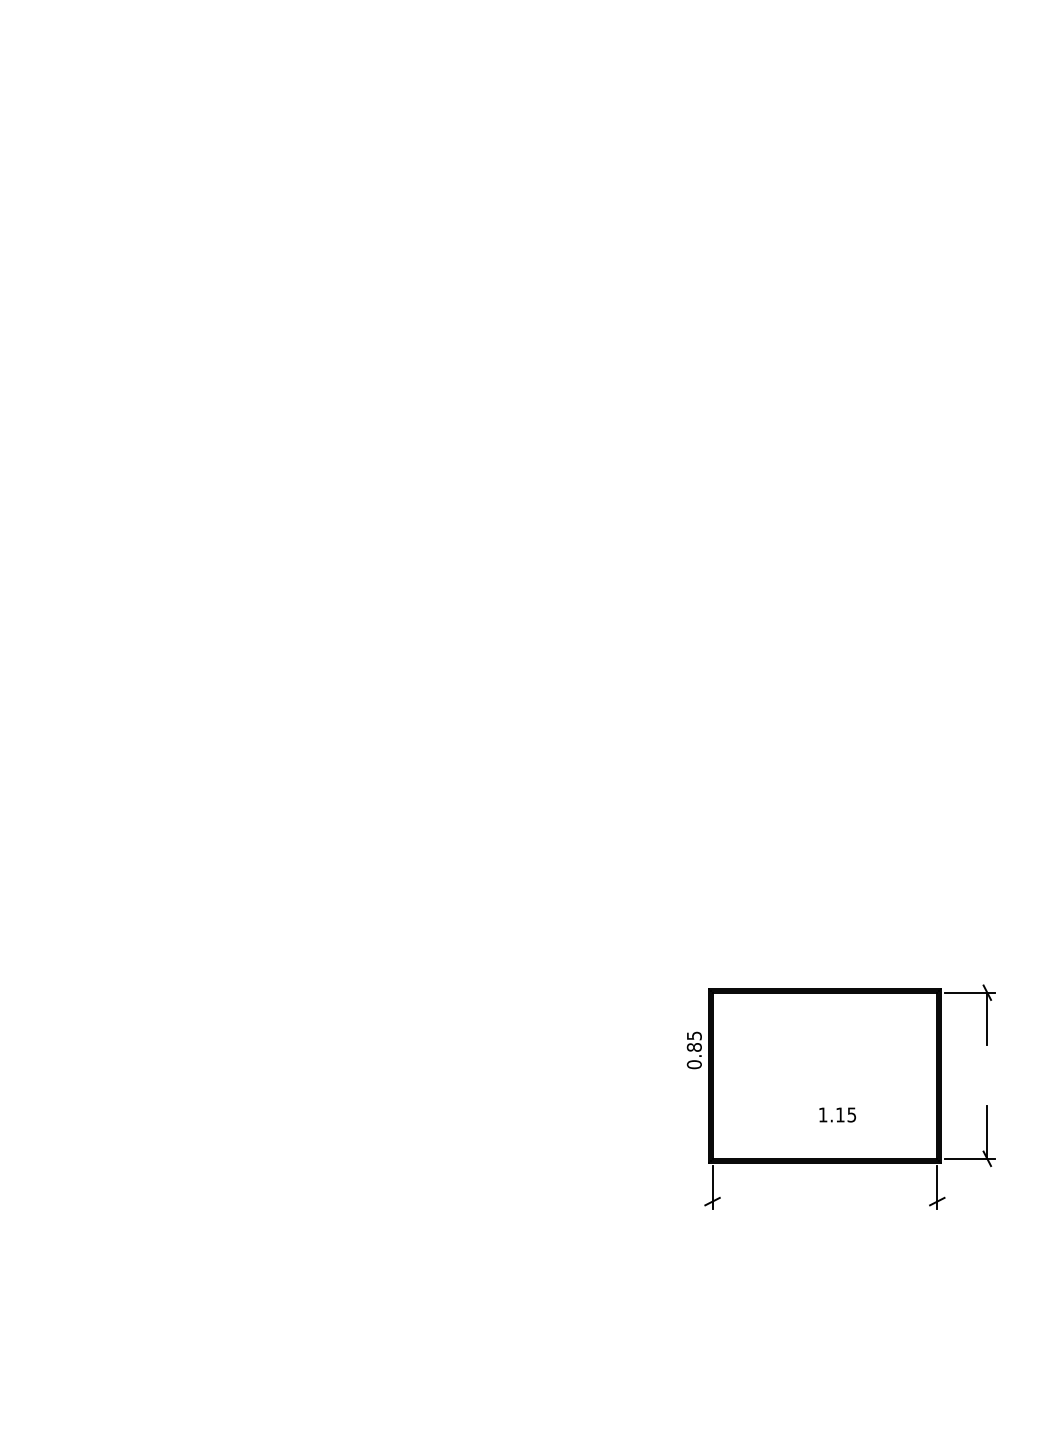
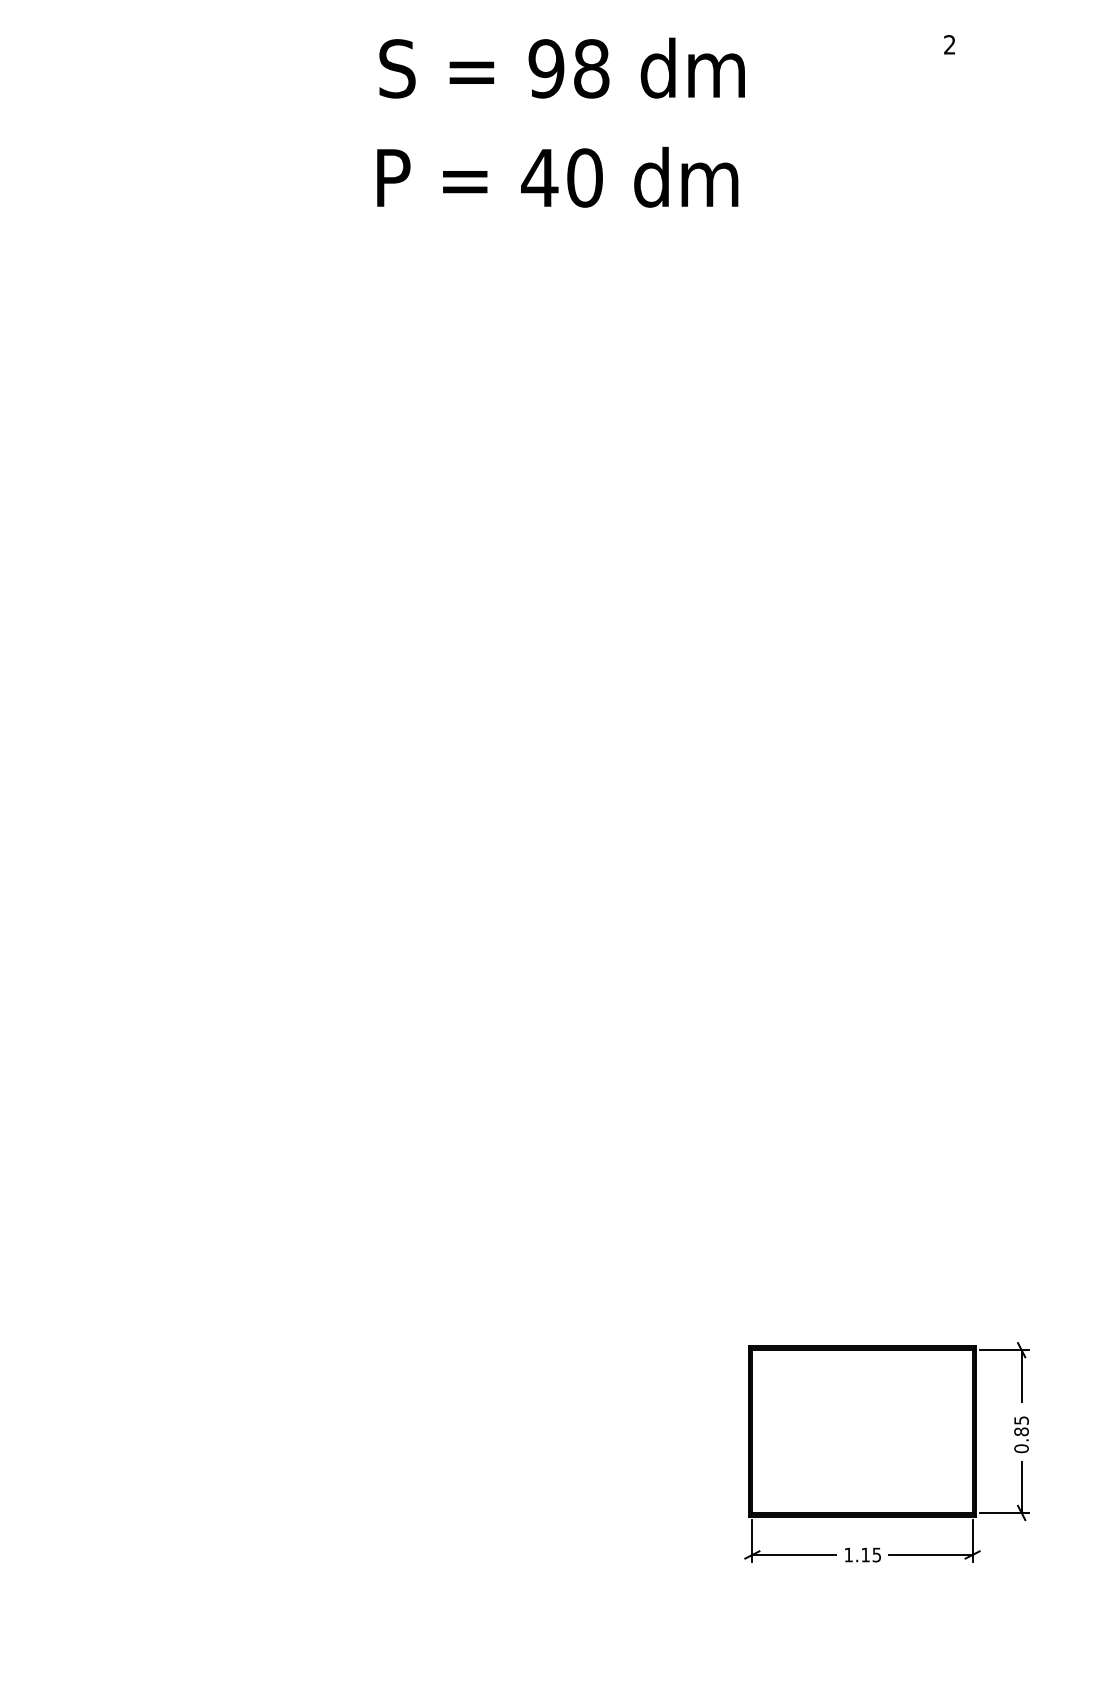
text: (694, 1050) -> (1021, 1434), moved
text: (837, 1114) -> (862, 1554), moved
line: (754, 1201) -> (793, 1554), added
line: (894, 1201) -> (930, 1554), added

